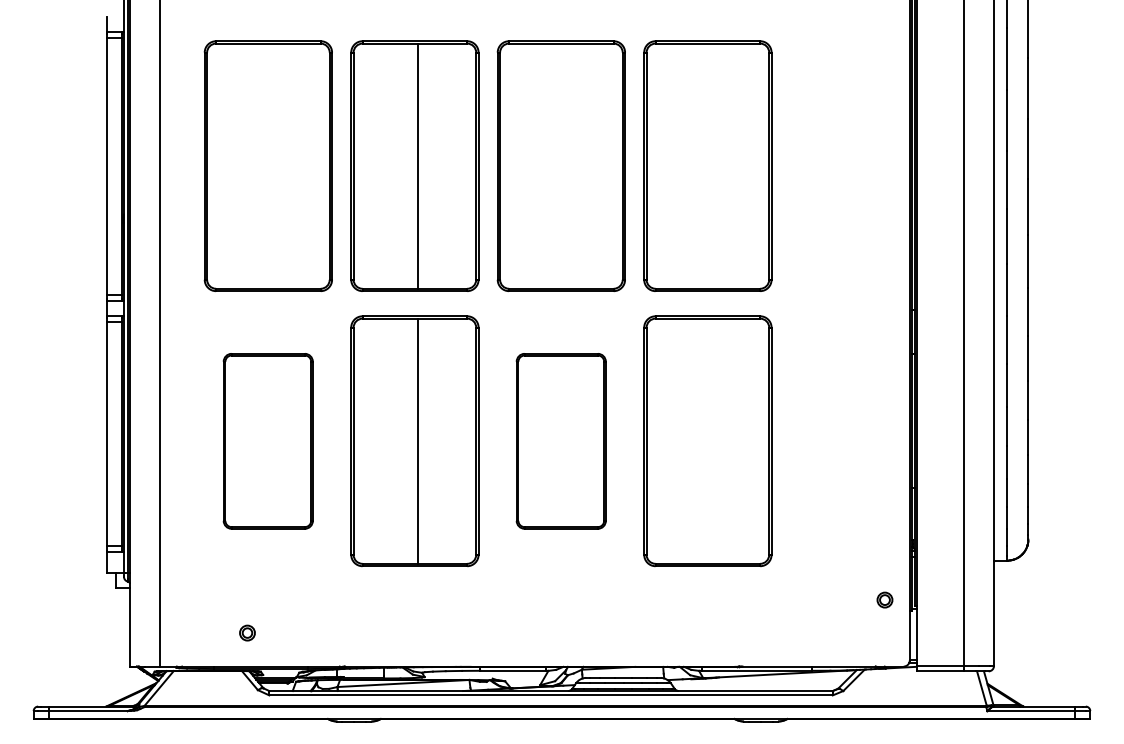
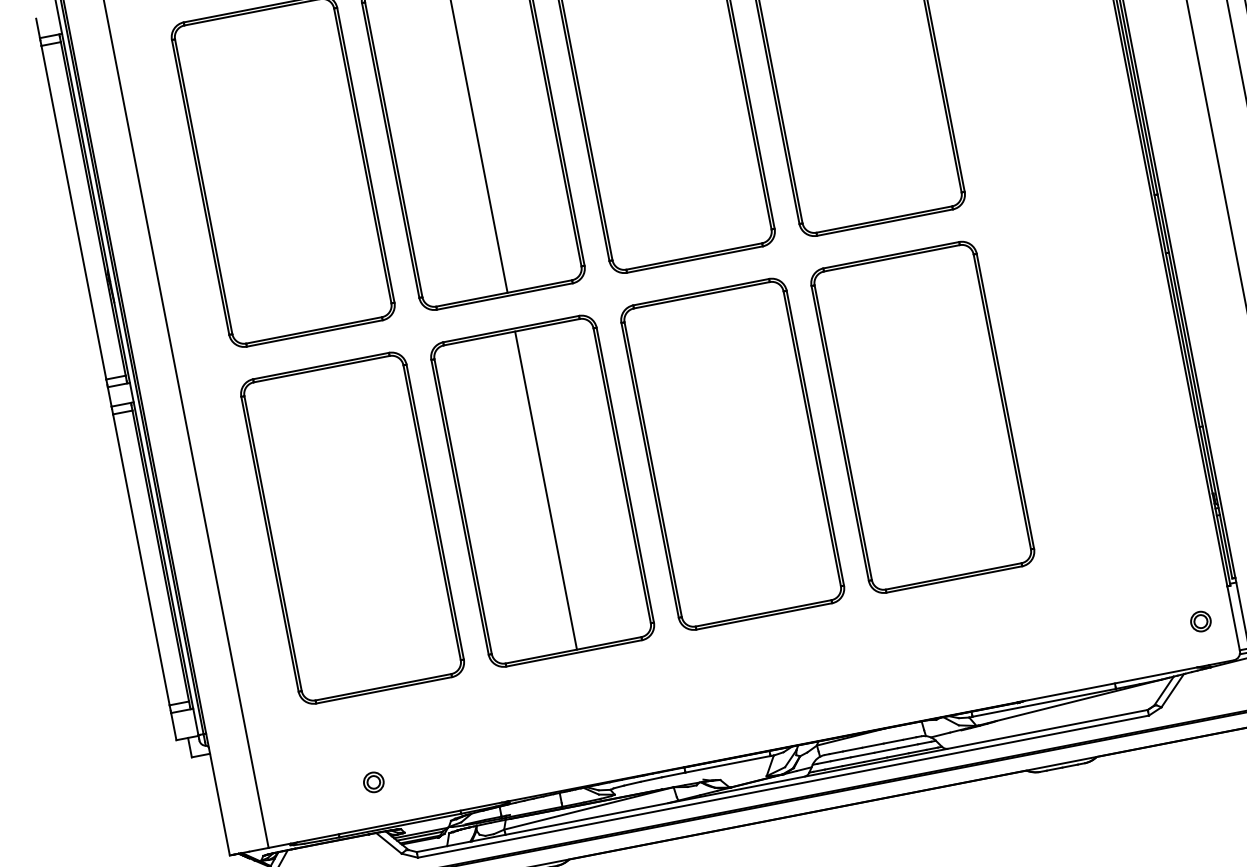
part: (267, 441) -> (351, 528), size x1.43
part: (560, 441) -> (731, 454), size x1.43
part: (884, 599) -> (1200, 620), moved

